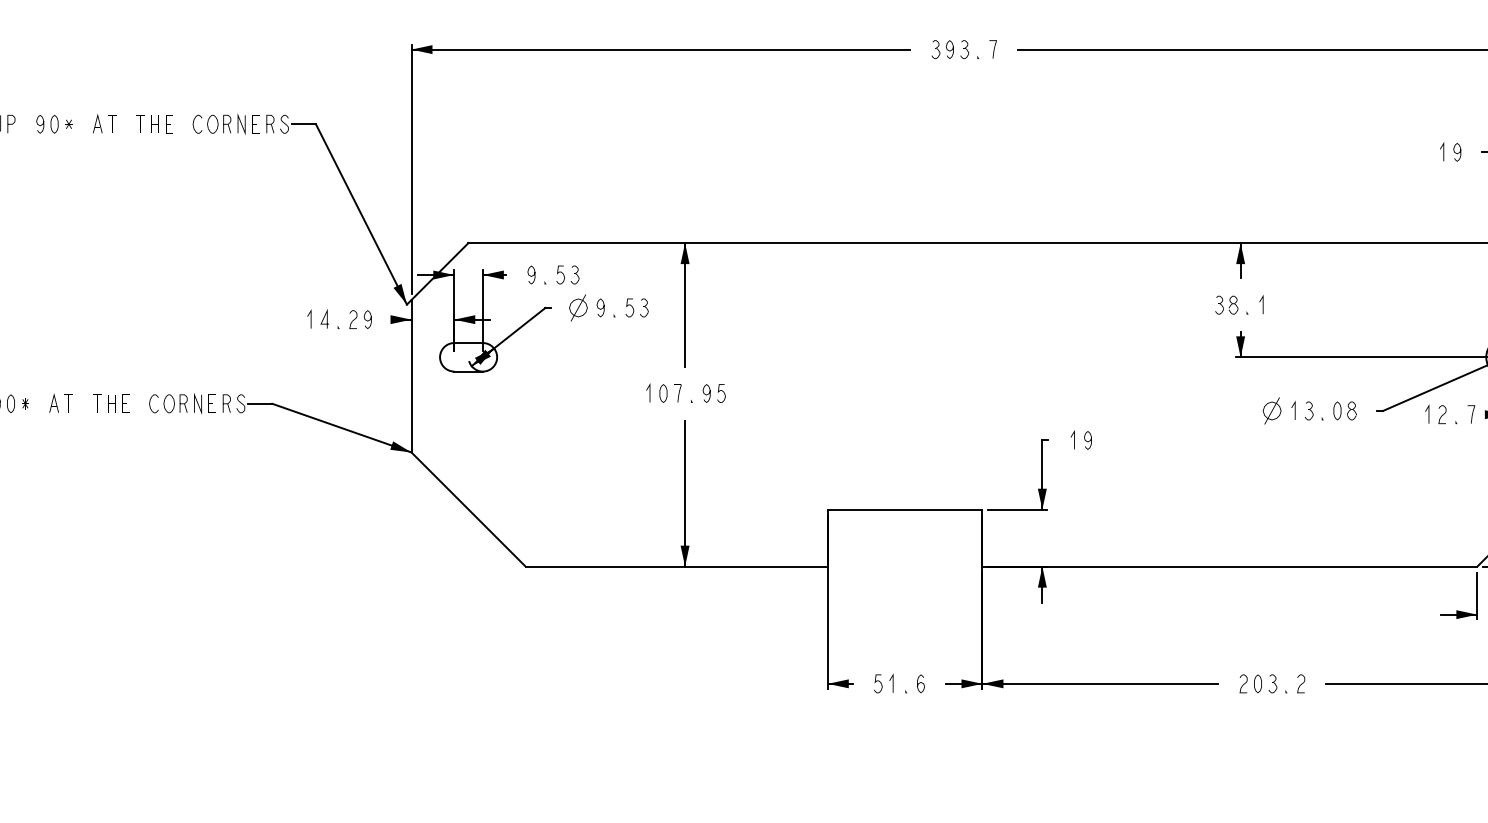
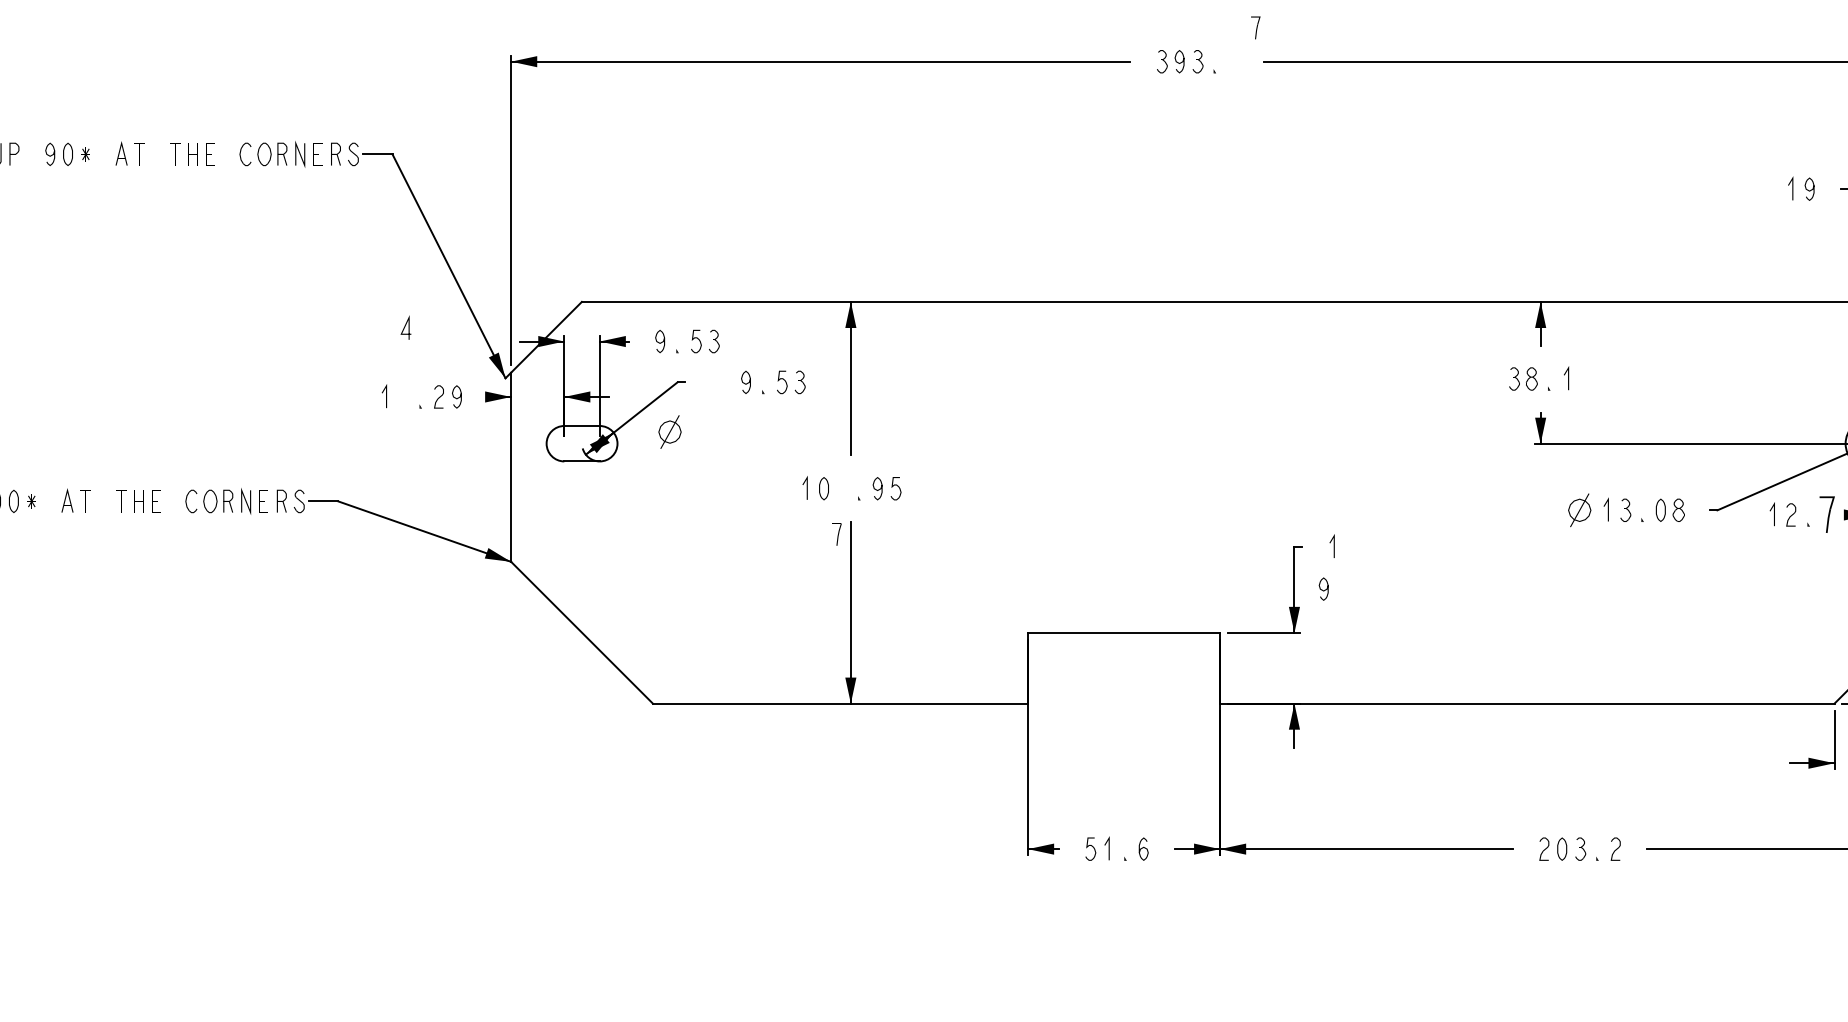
part: (992, 49) -> (1254, 28), moved
part: (578, 307) -> (670, 431), moved
line: (324, 318) -> (405, 327), moved
part: (677, 393) -> (836, 534), moved
part: (1471, 414) -> (1827, 514), size x1.6
curve: (1086, 440) -> (1321, 589), moved

